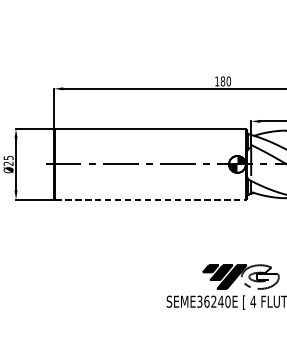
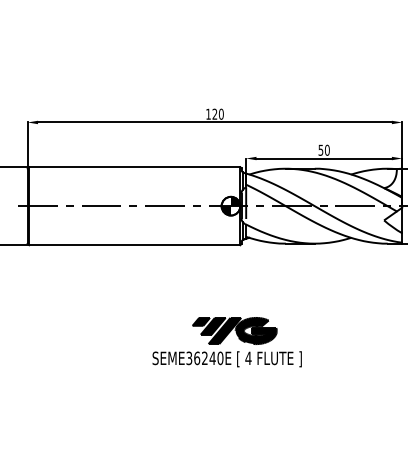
text: (222, 80) -> (214, 113), 180 -> 120
line: (150, 199) -> (134, 245), dashed -> solid
fill: (259, 276) -> (255, 330), added

